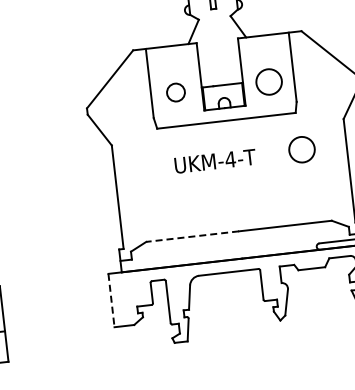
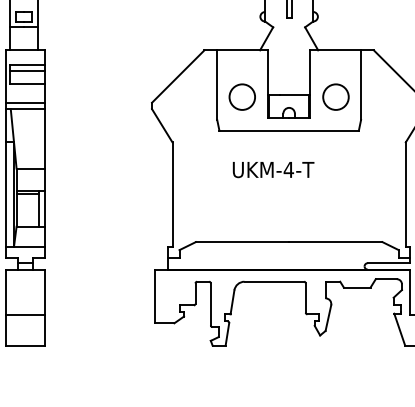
circle: (175, 92) -> (241, 96), size x1.43
circle: (301, 149) -> (360, 167), removed
line: (192, 236) -> (242, 242), dashed -> solid
line: (111, 300) -> (154, 296), dashed -> solid

